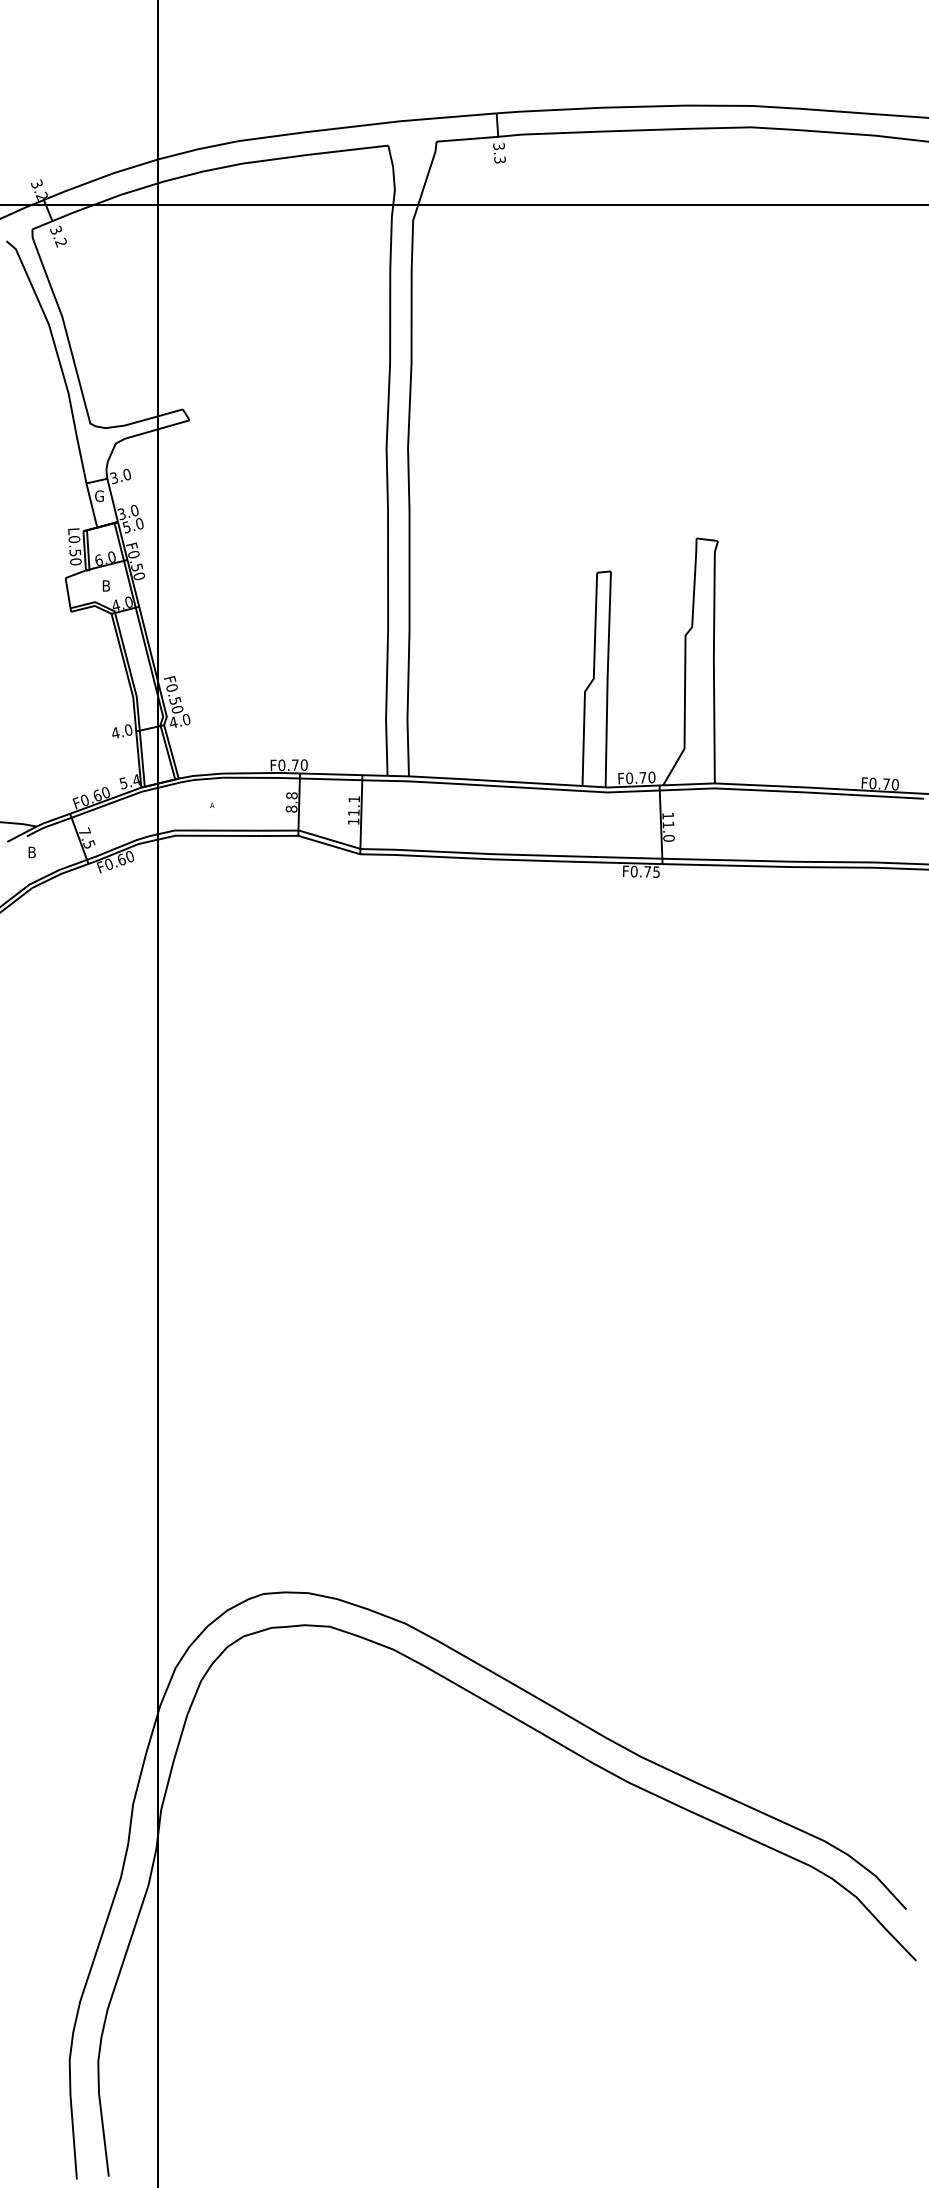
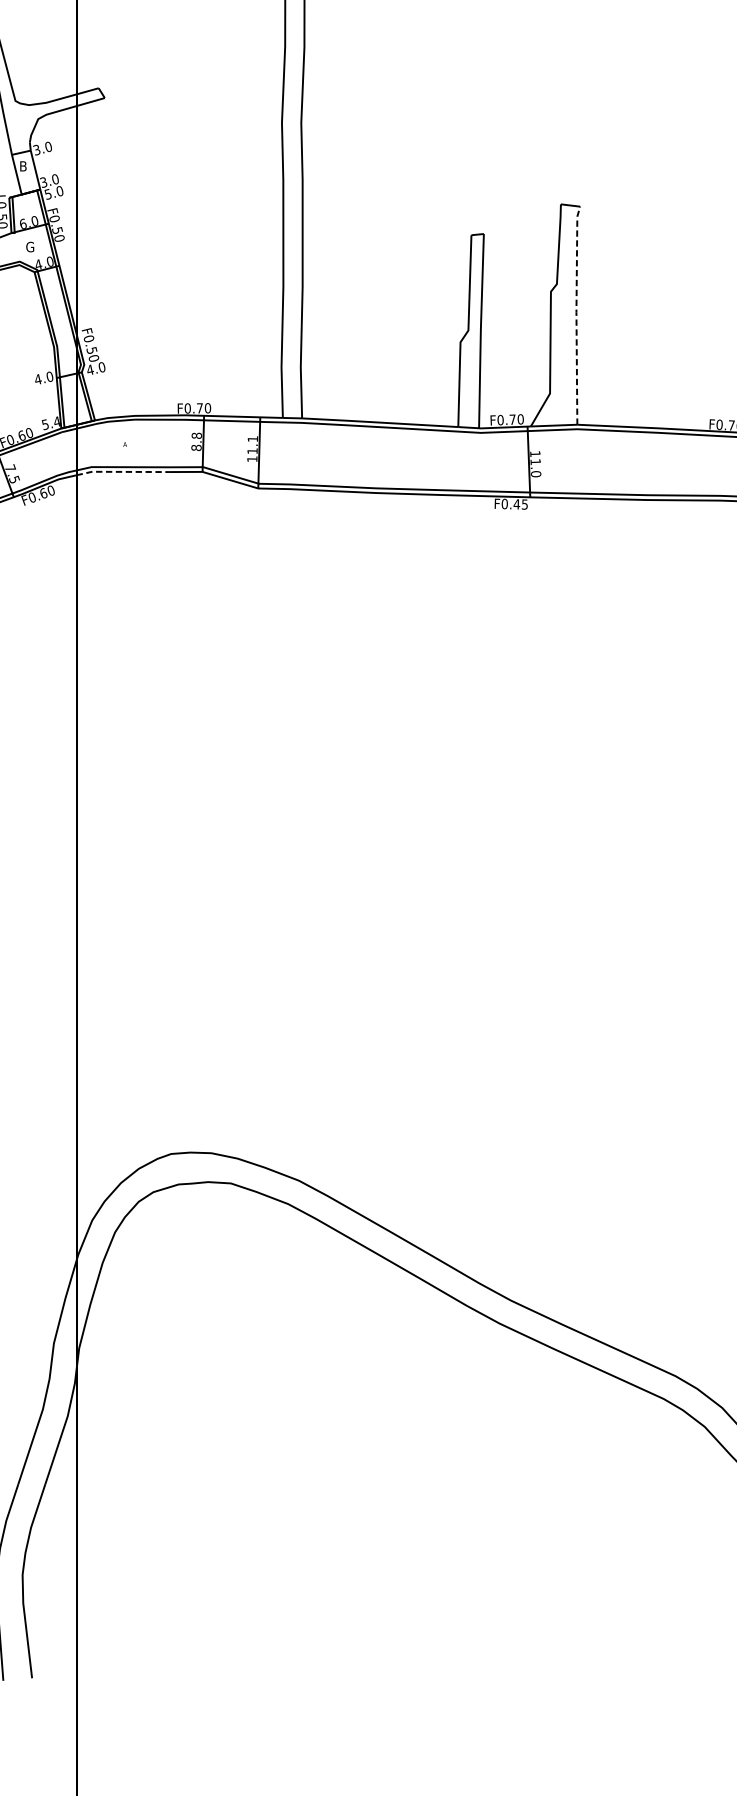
text: (99, 496) -> (23, 166), G -> B
text: (106, 585) -> (30, 246), B -> G
line: (713, 660) -> (576, 314), solid -> dashed
line: (209, 835) -> (122, 471), solid -> dashed
text: (647, 871) -> (516, 503), F0.75 -> F0.45

